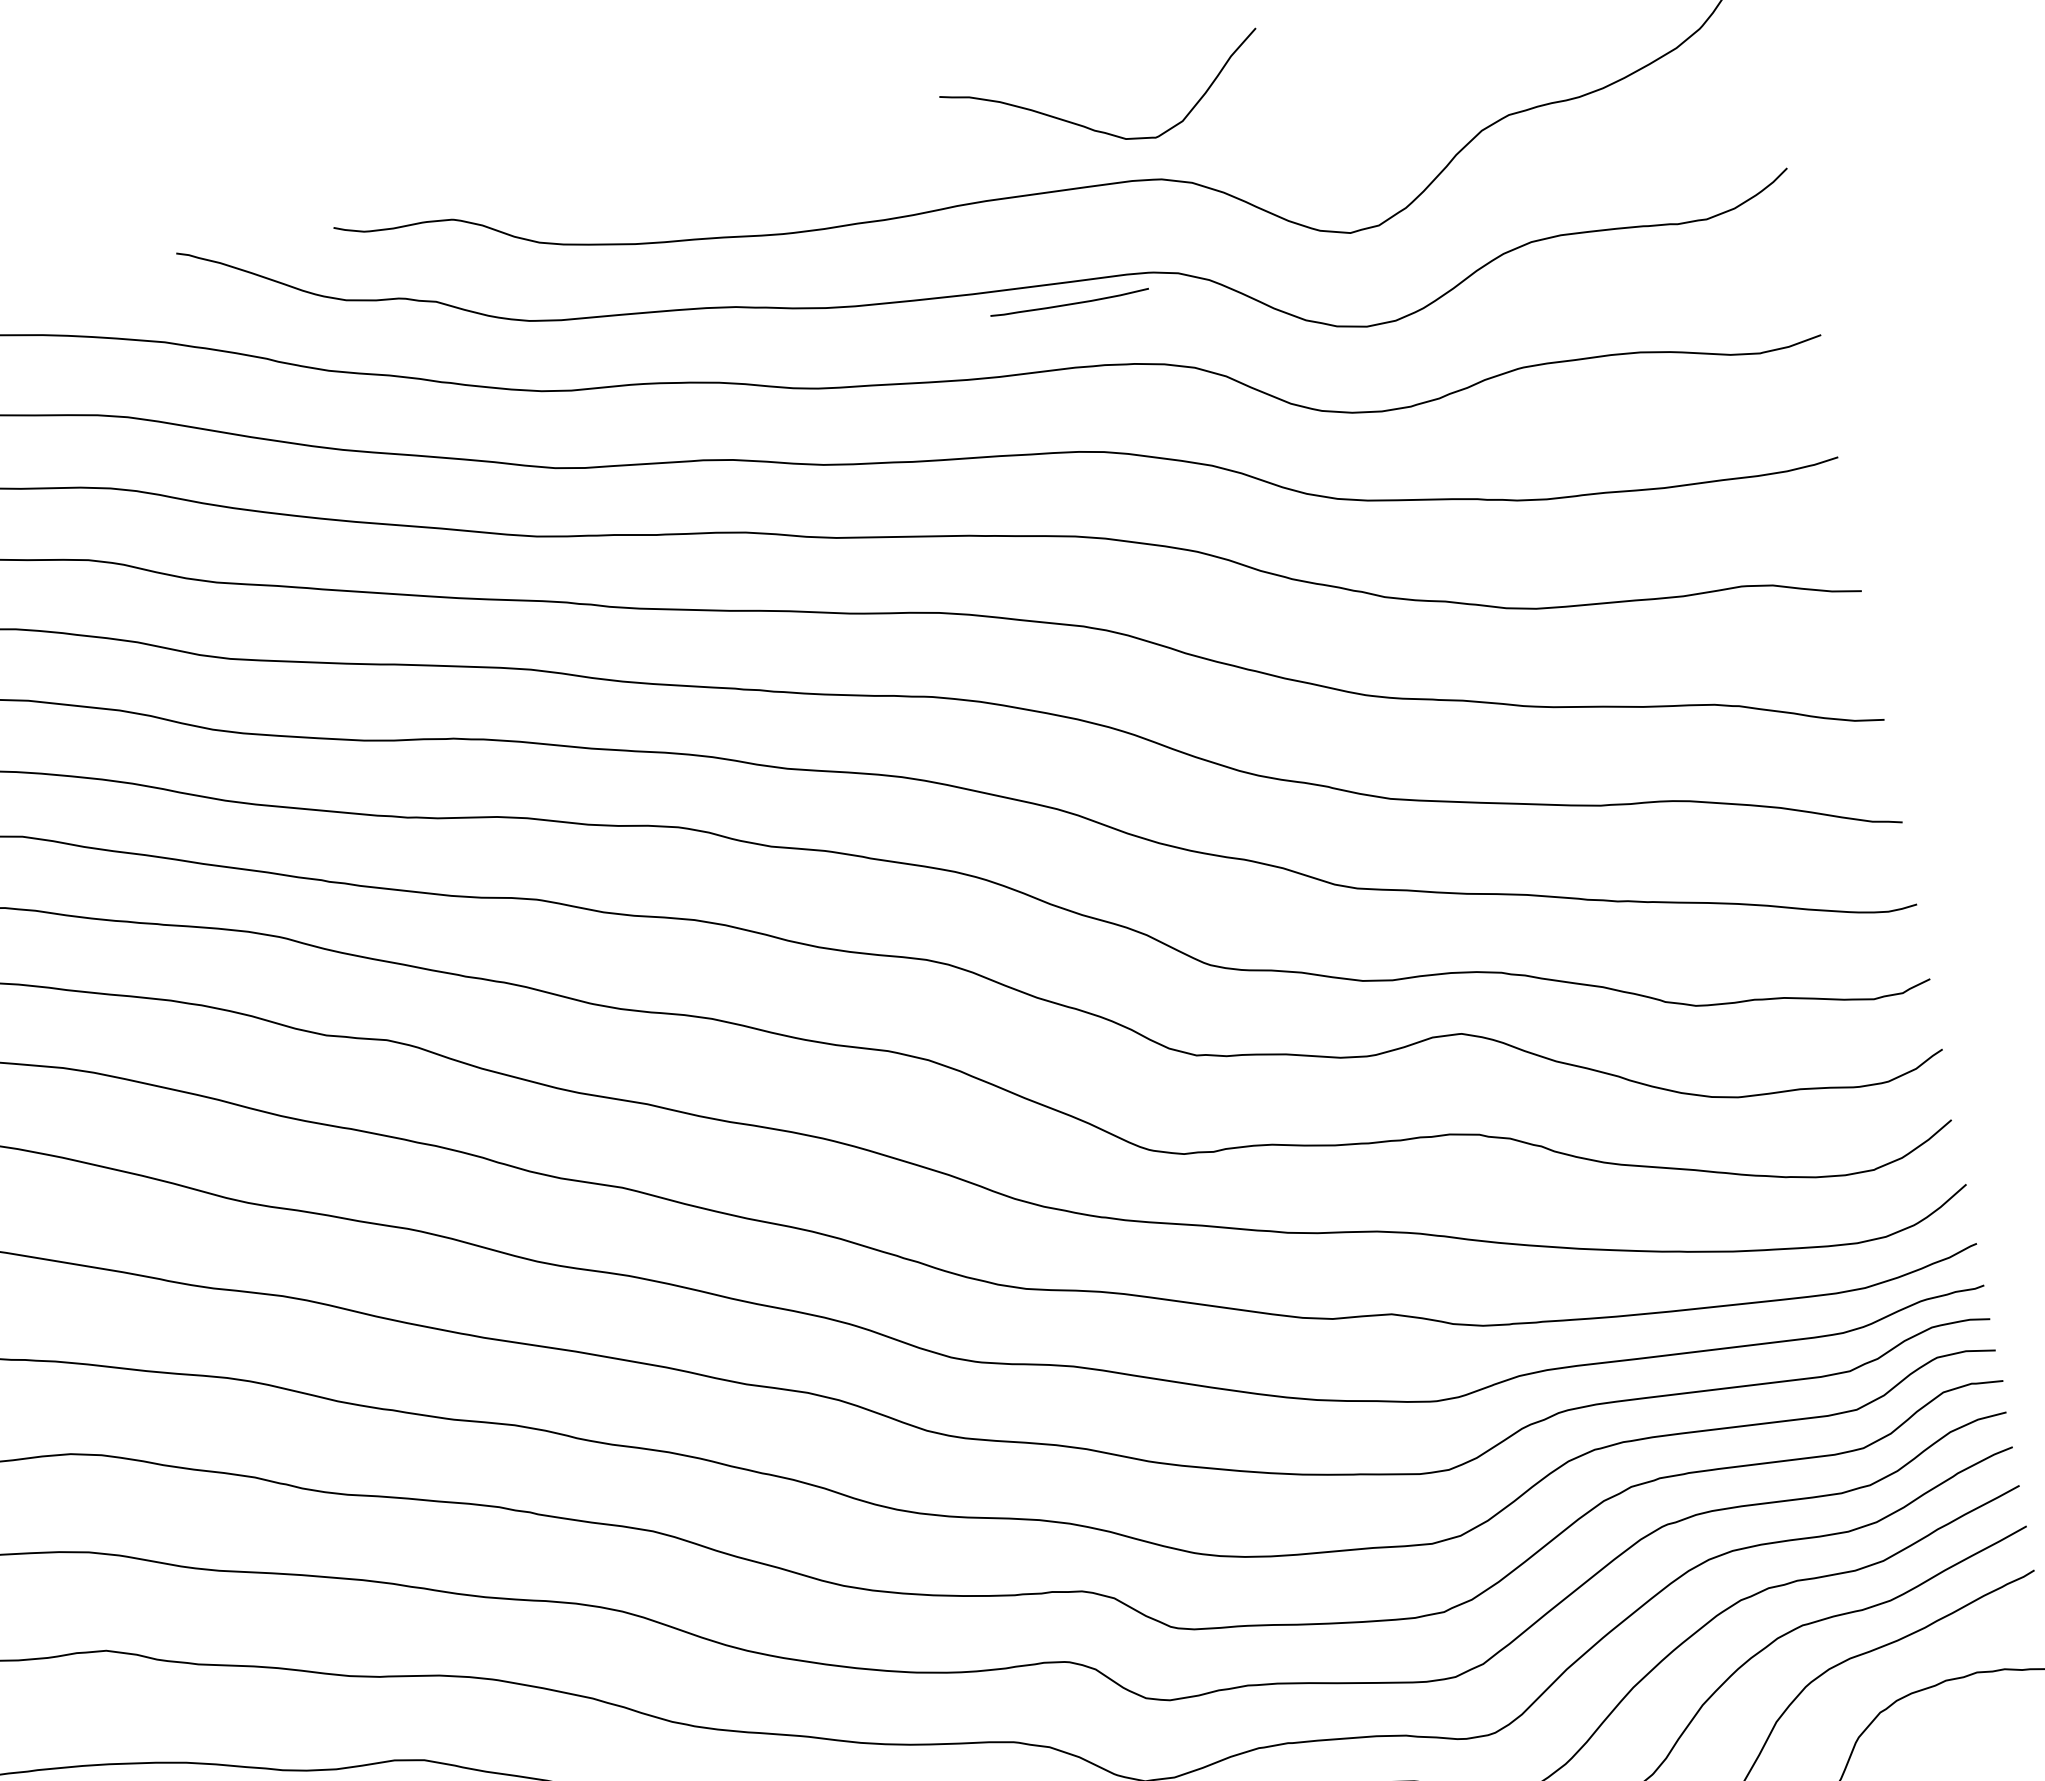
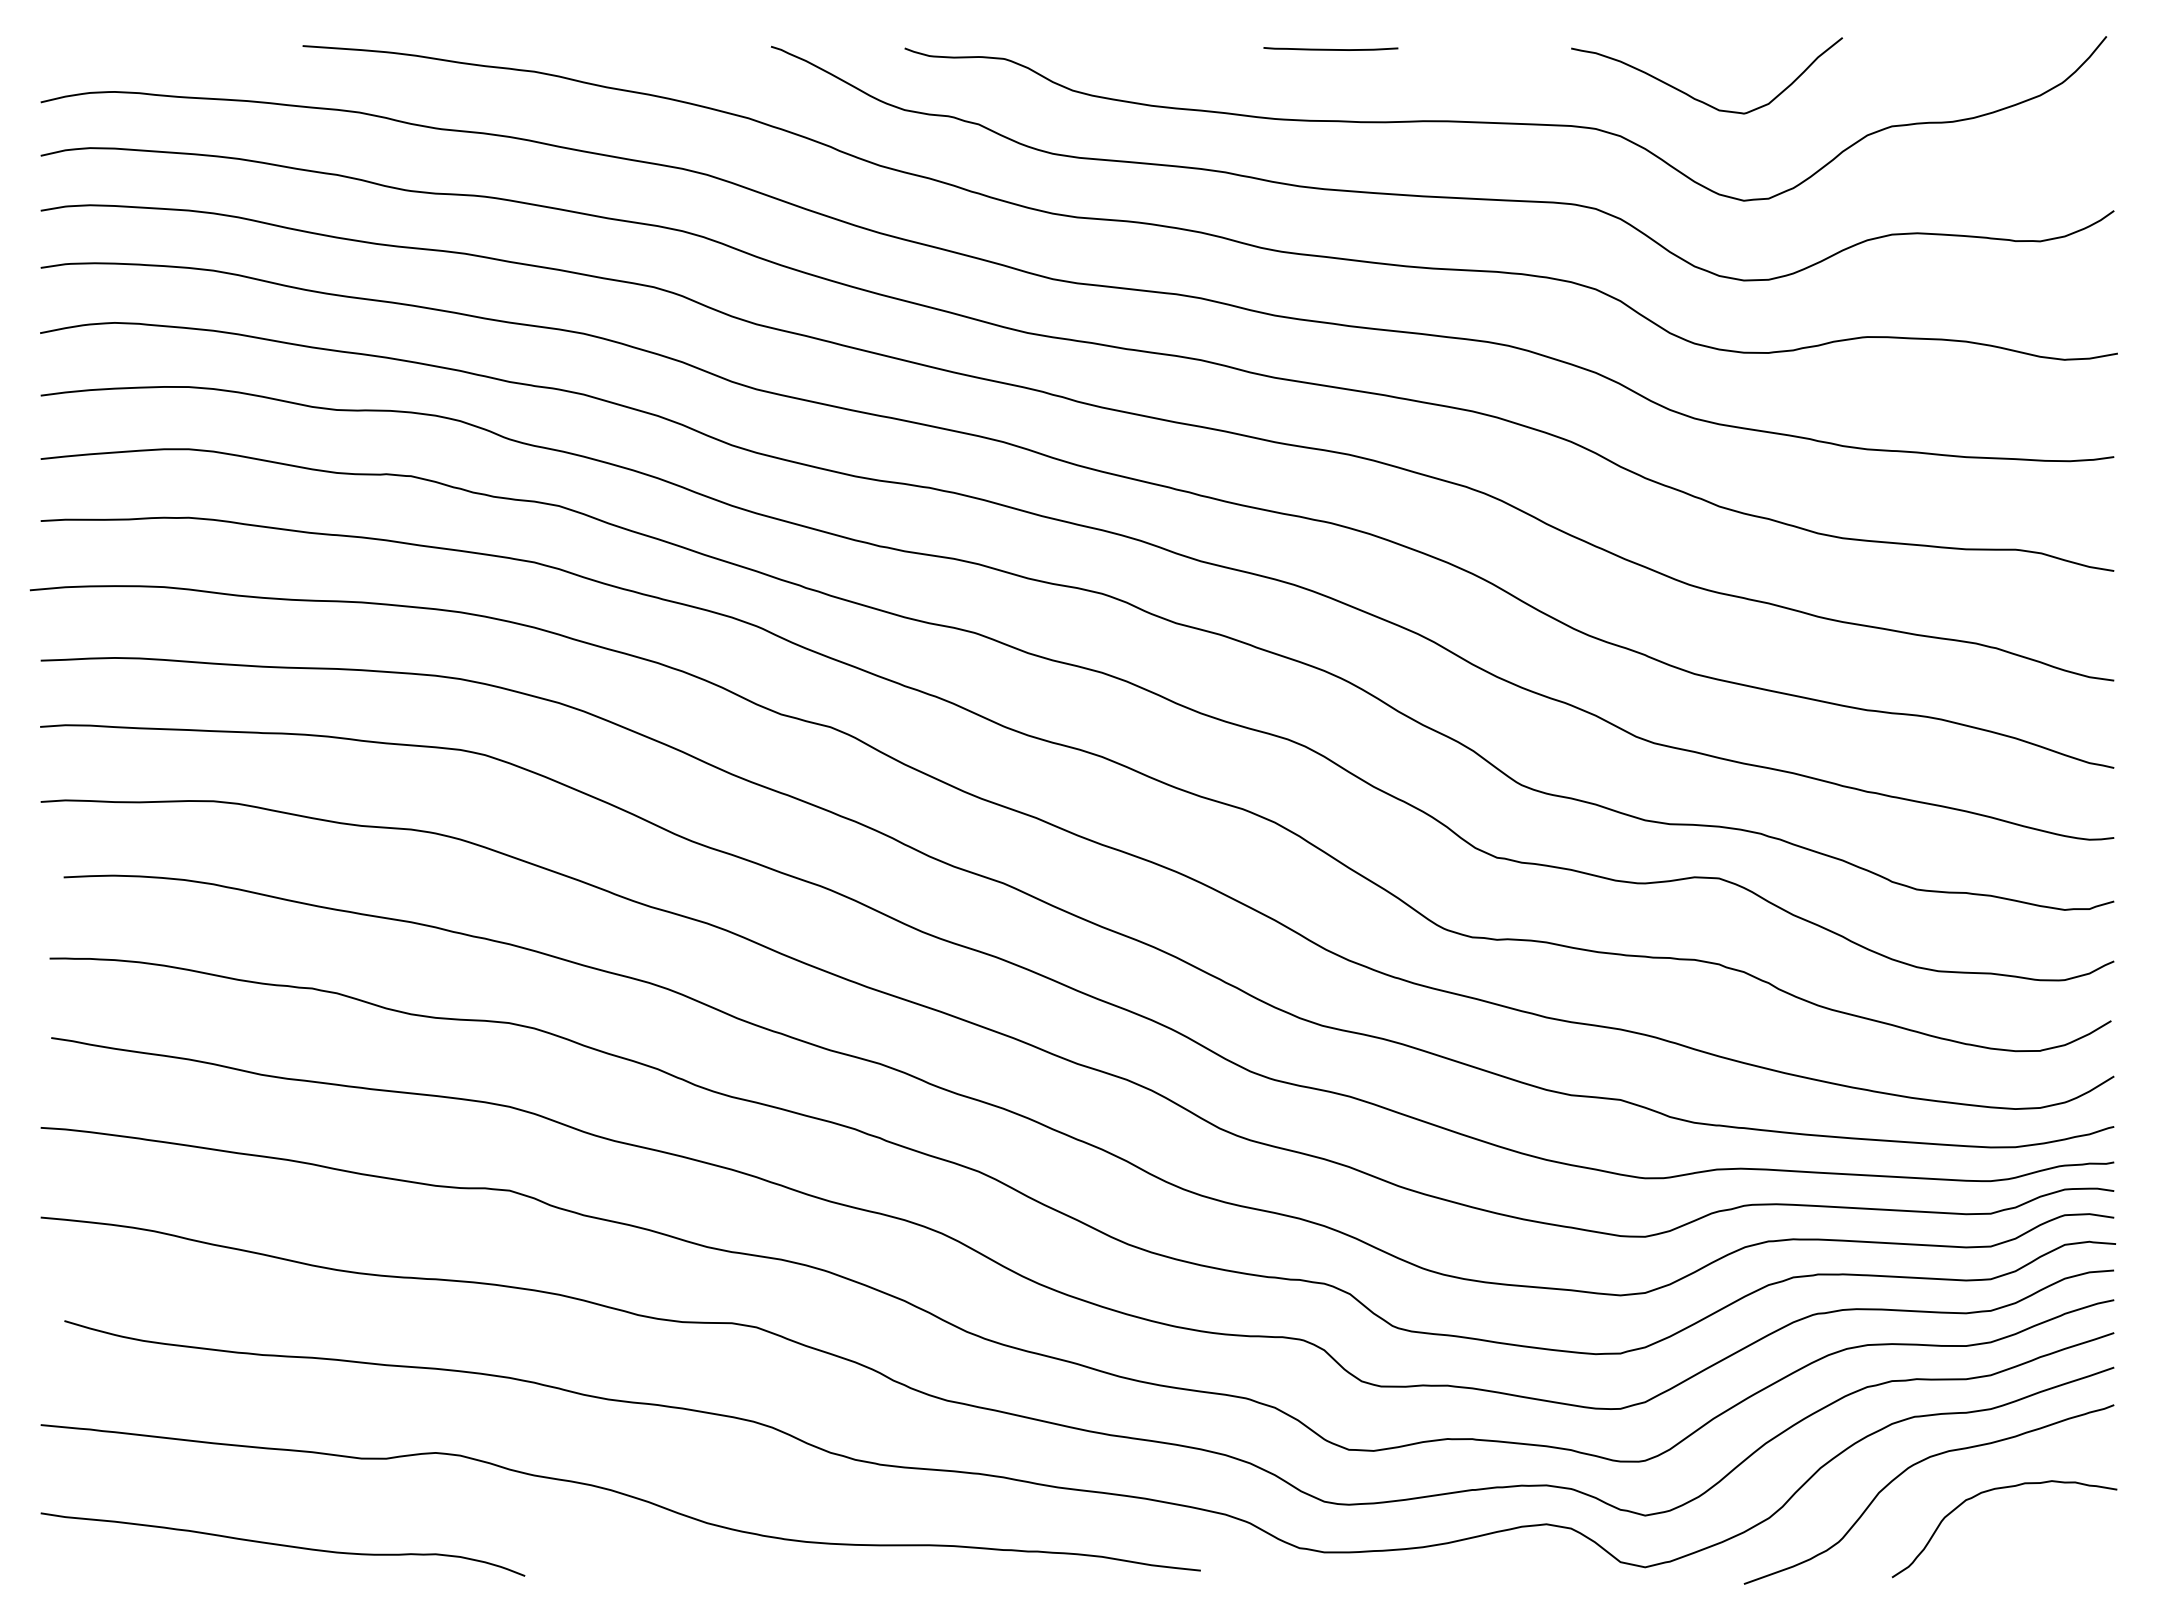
curve: (1094, 128) -> (1694, 97), moved
curve: (1069, 304) -> (1330, 49), moved

